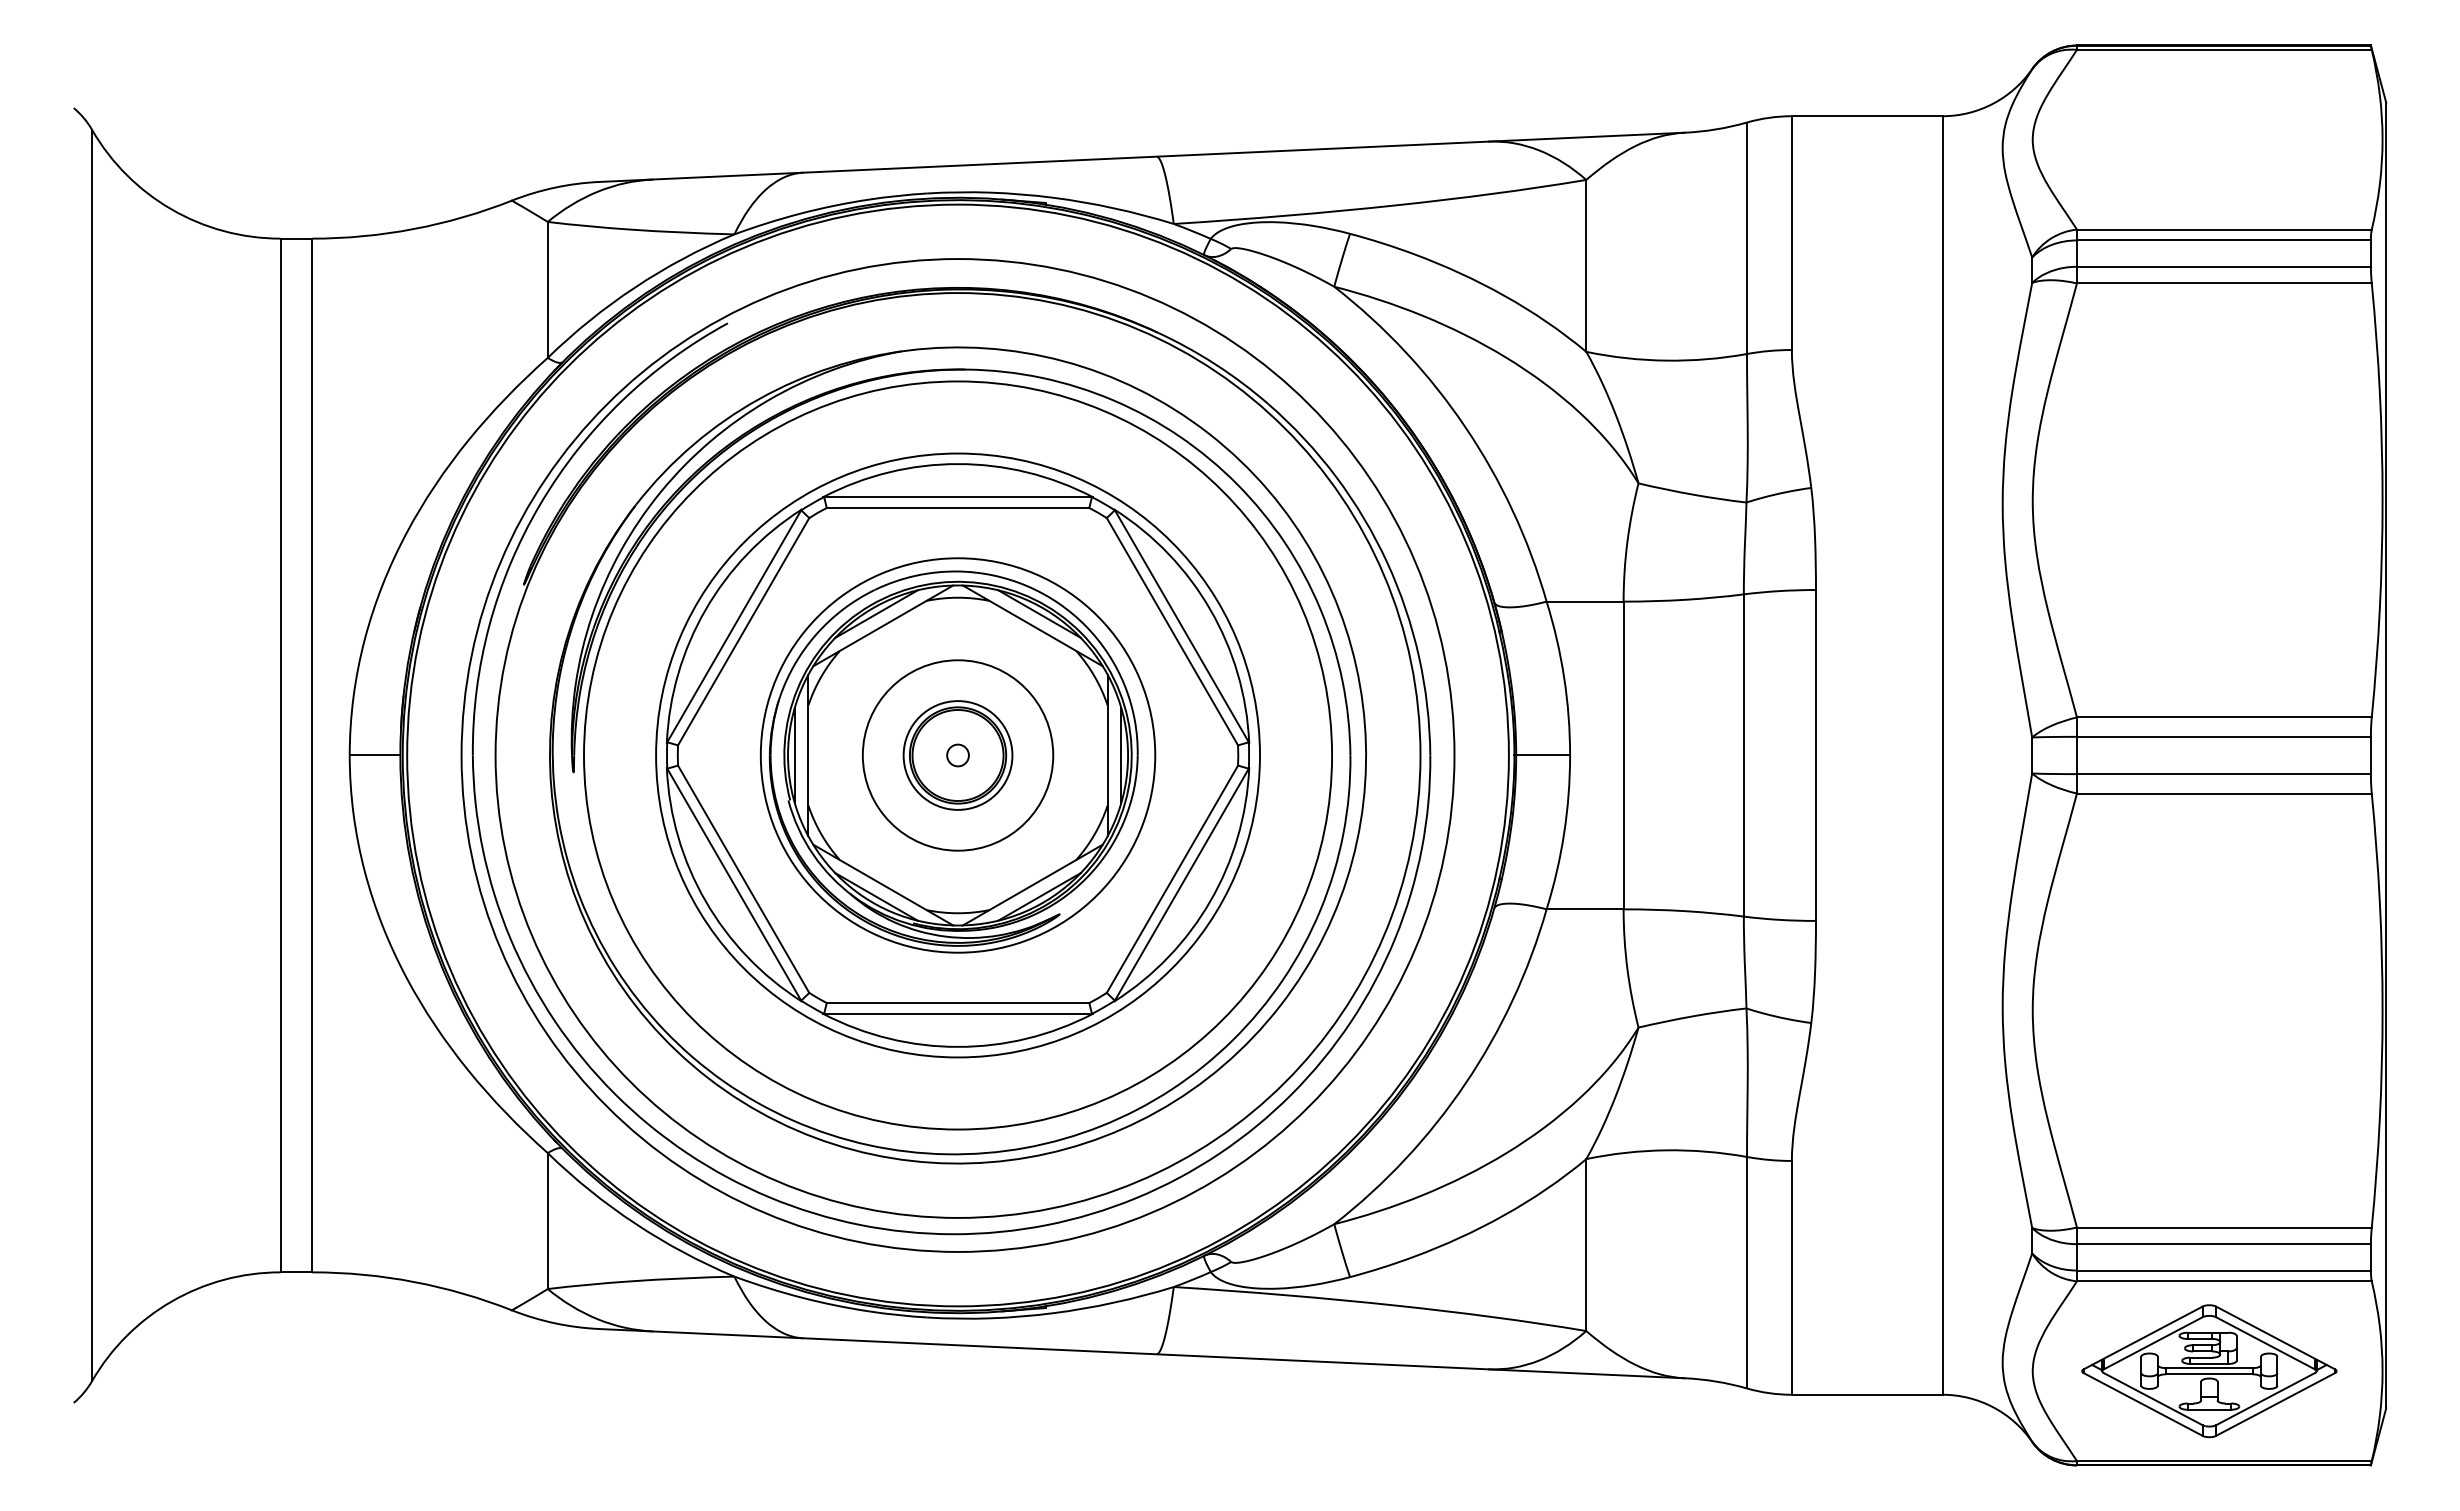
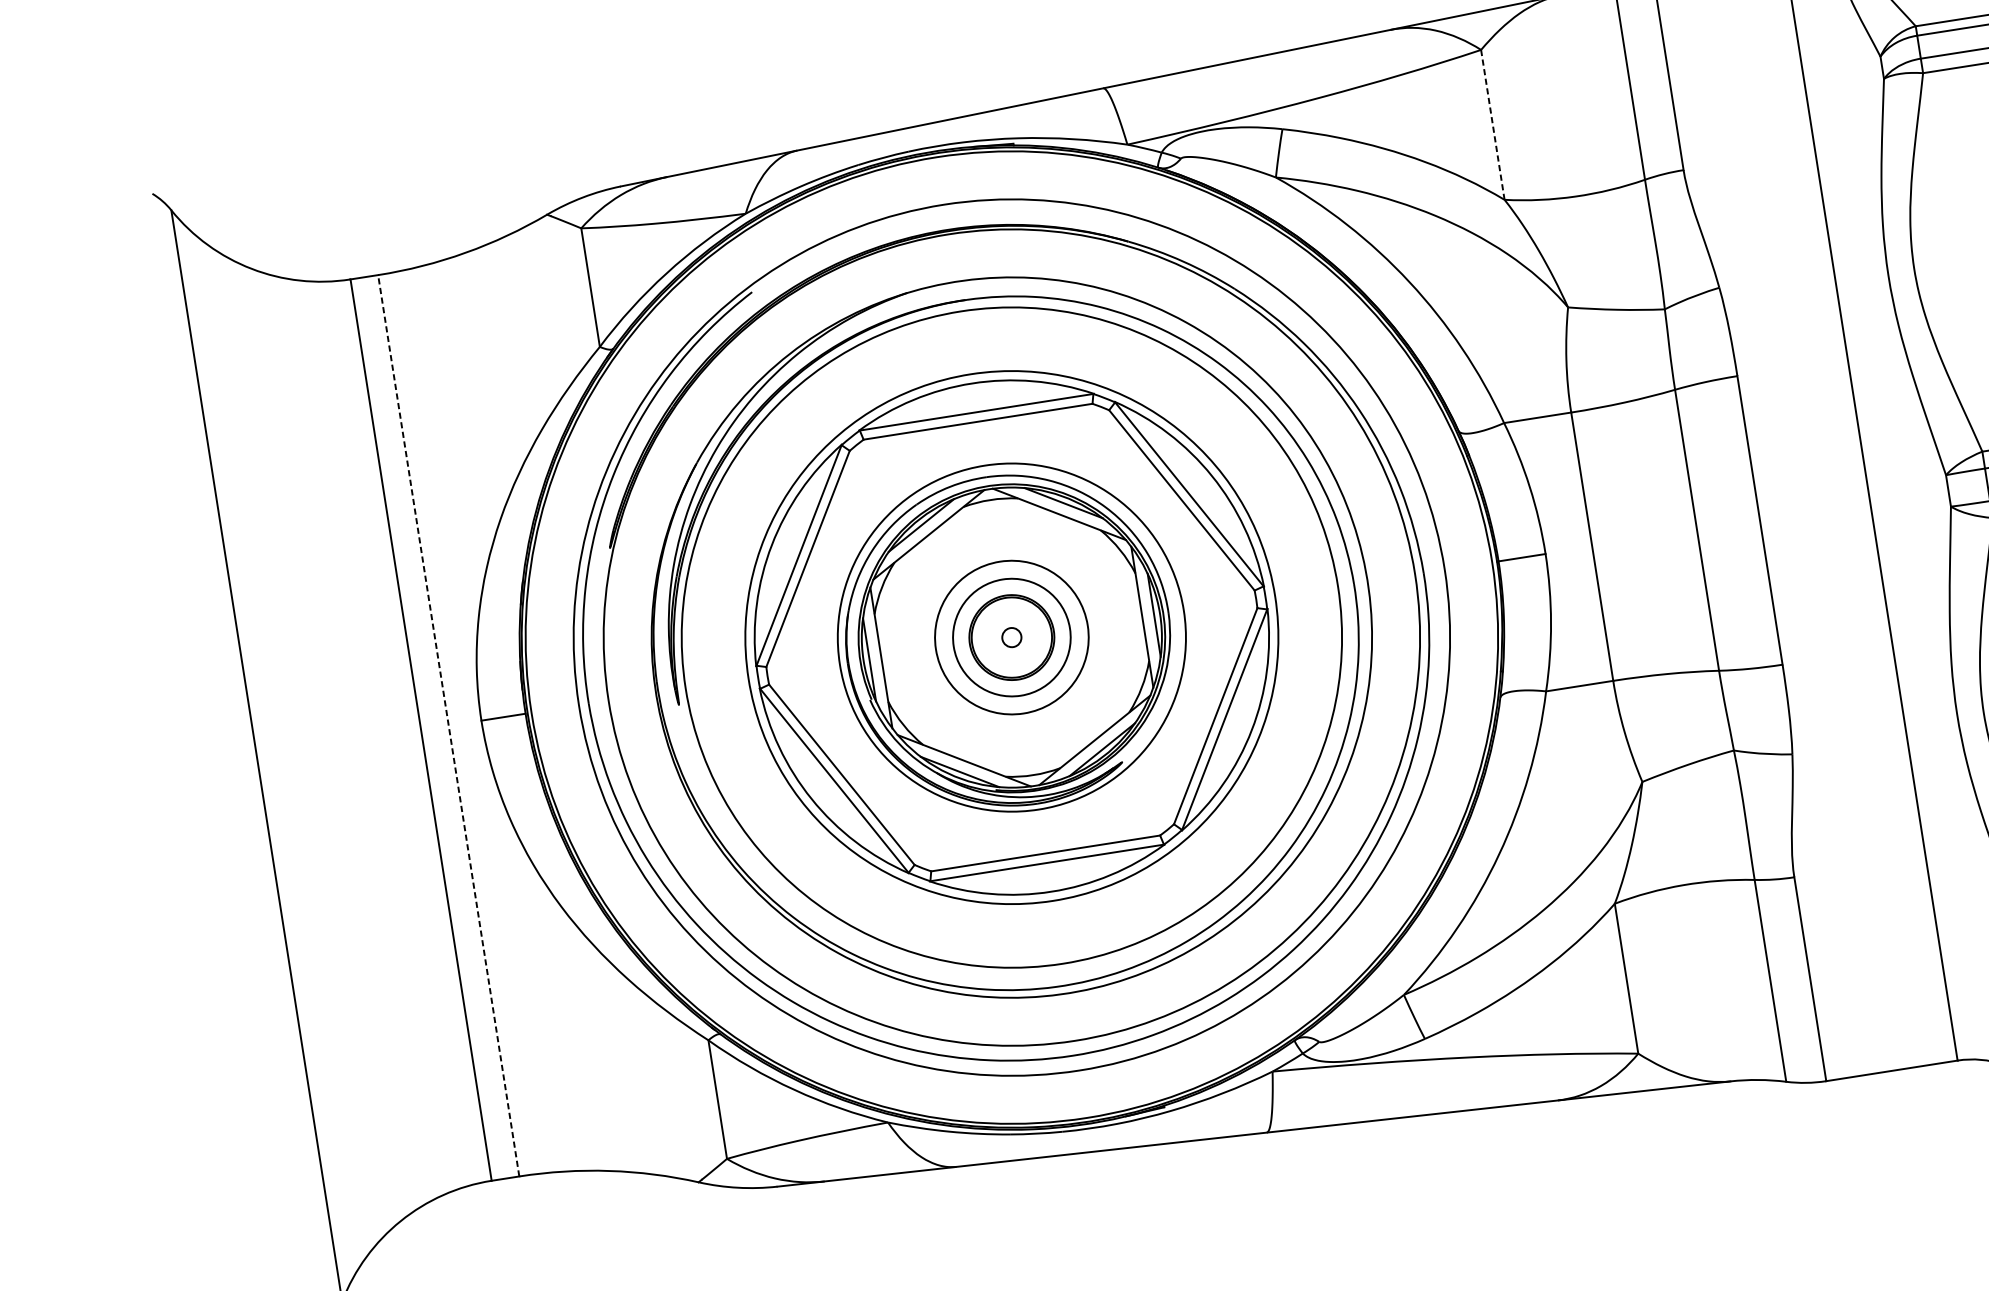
line: (1586, 265) -> (1492, 124), solid -> dashed
line: (312, 755) -> (448, 725), solid -> dashed
circle: (957, 755) -> (1011, 637), size x0.7
circle: (957, 755) -> (1011, 637), size x1.6

